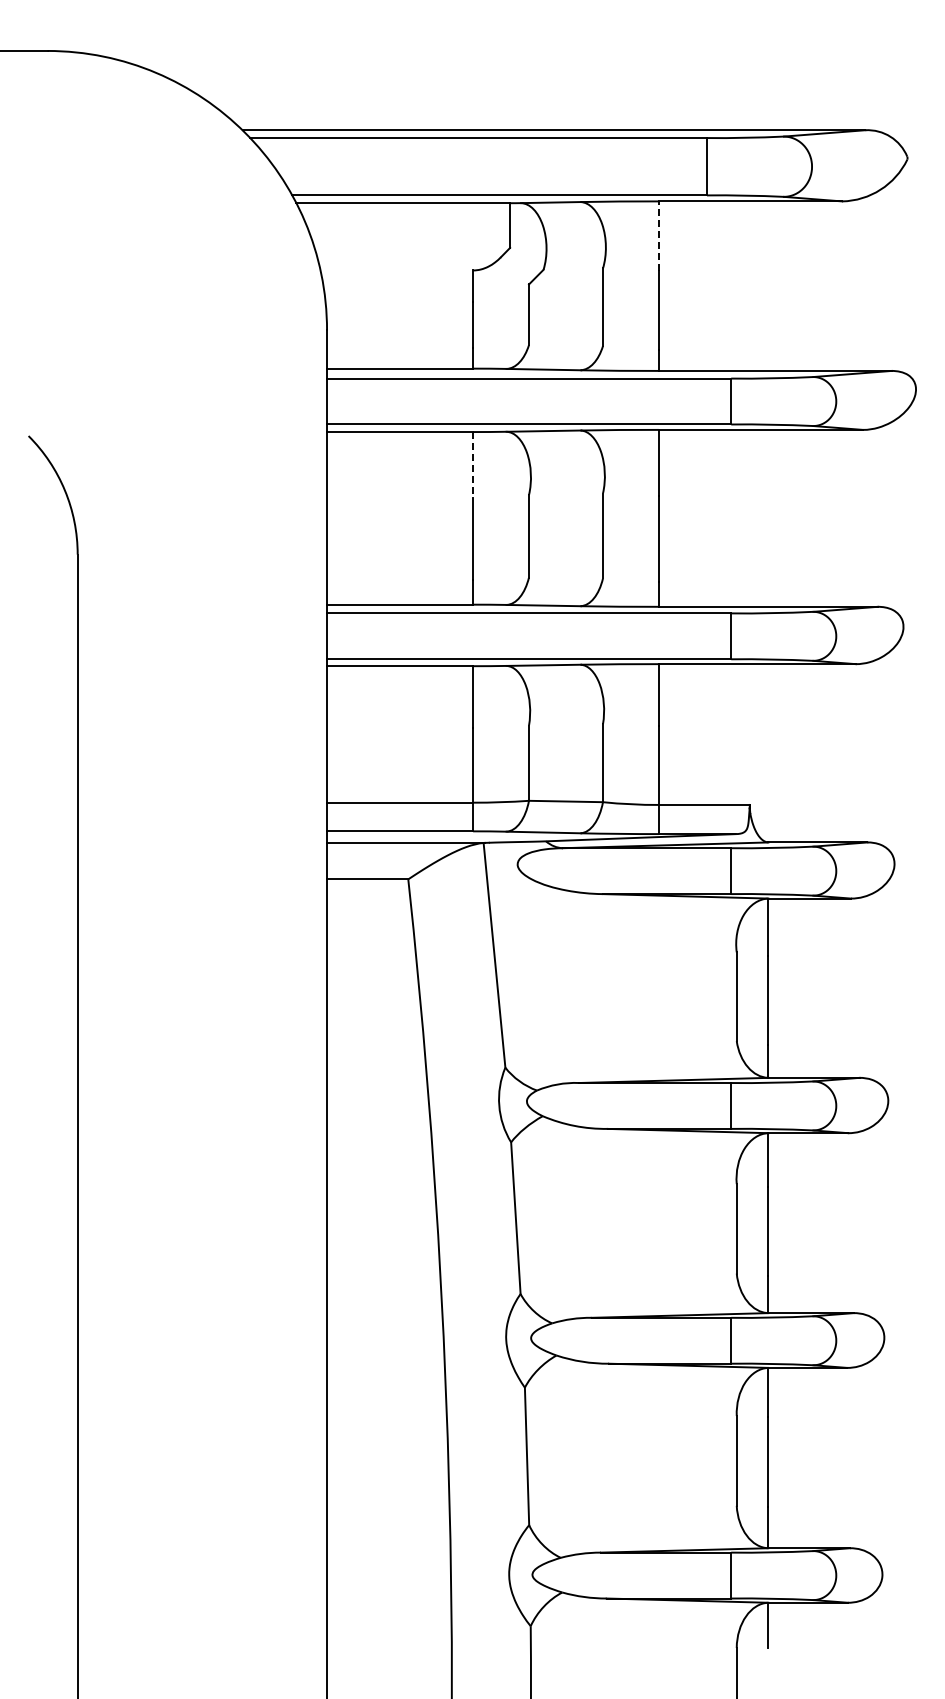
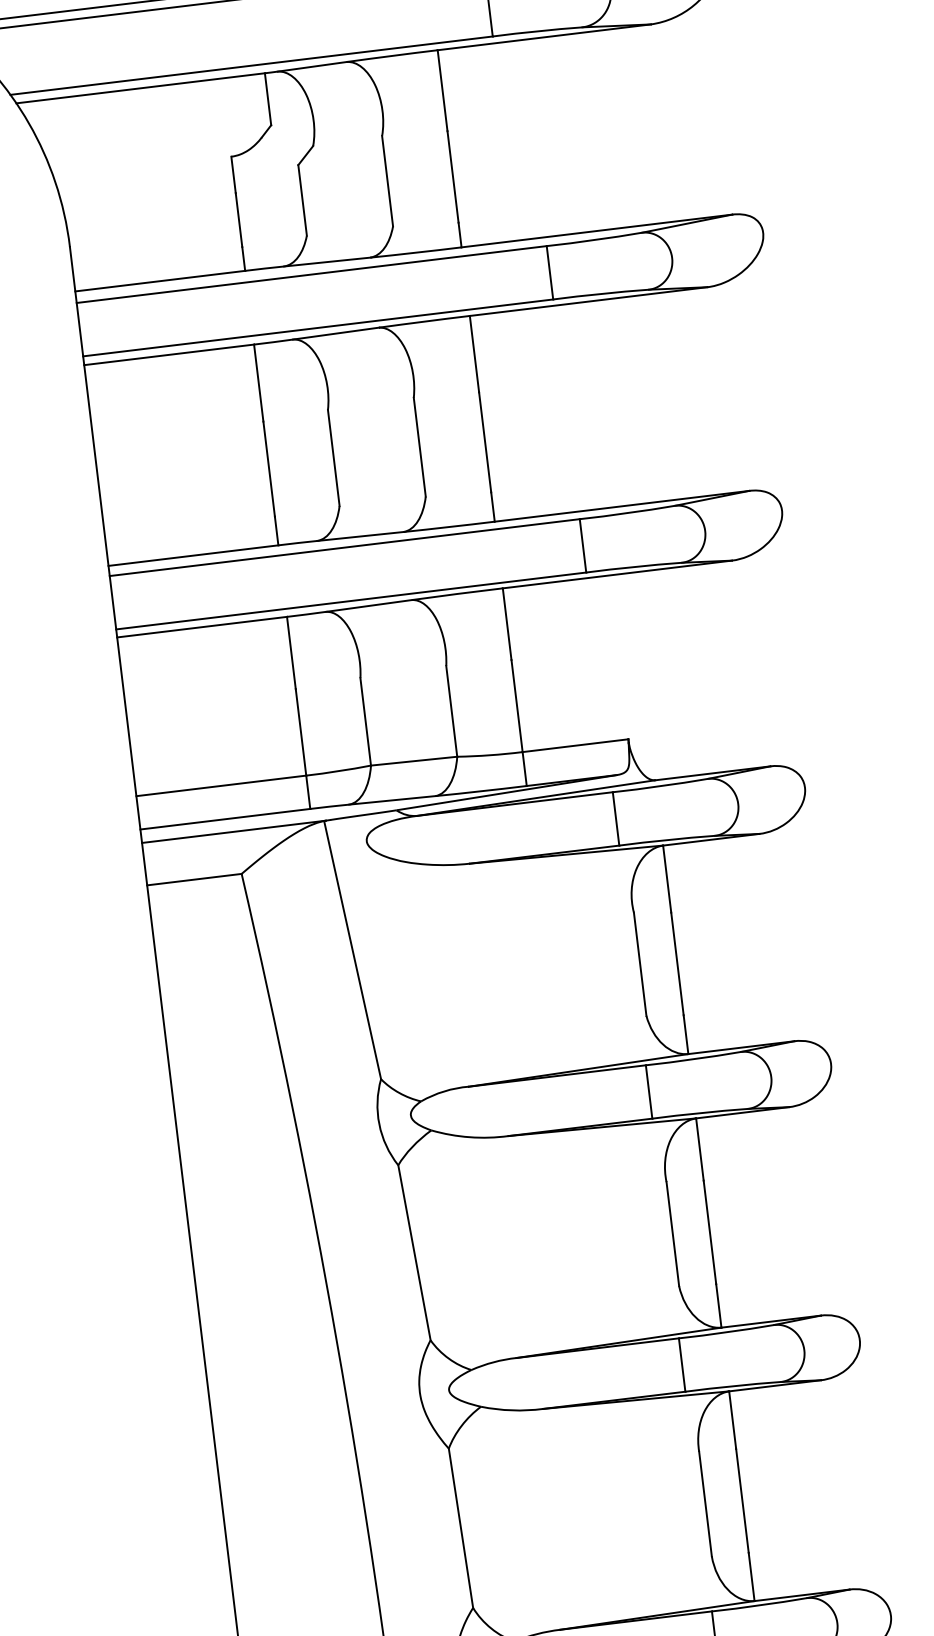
line: (658, 236) -> (442, 91), dashed -> solid
line: (473, 465) -> (259, 383), dashed -> solid

